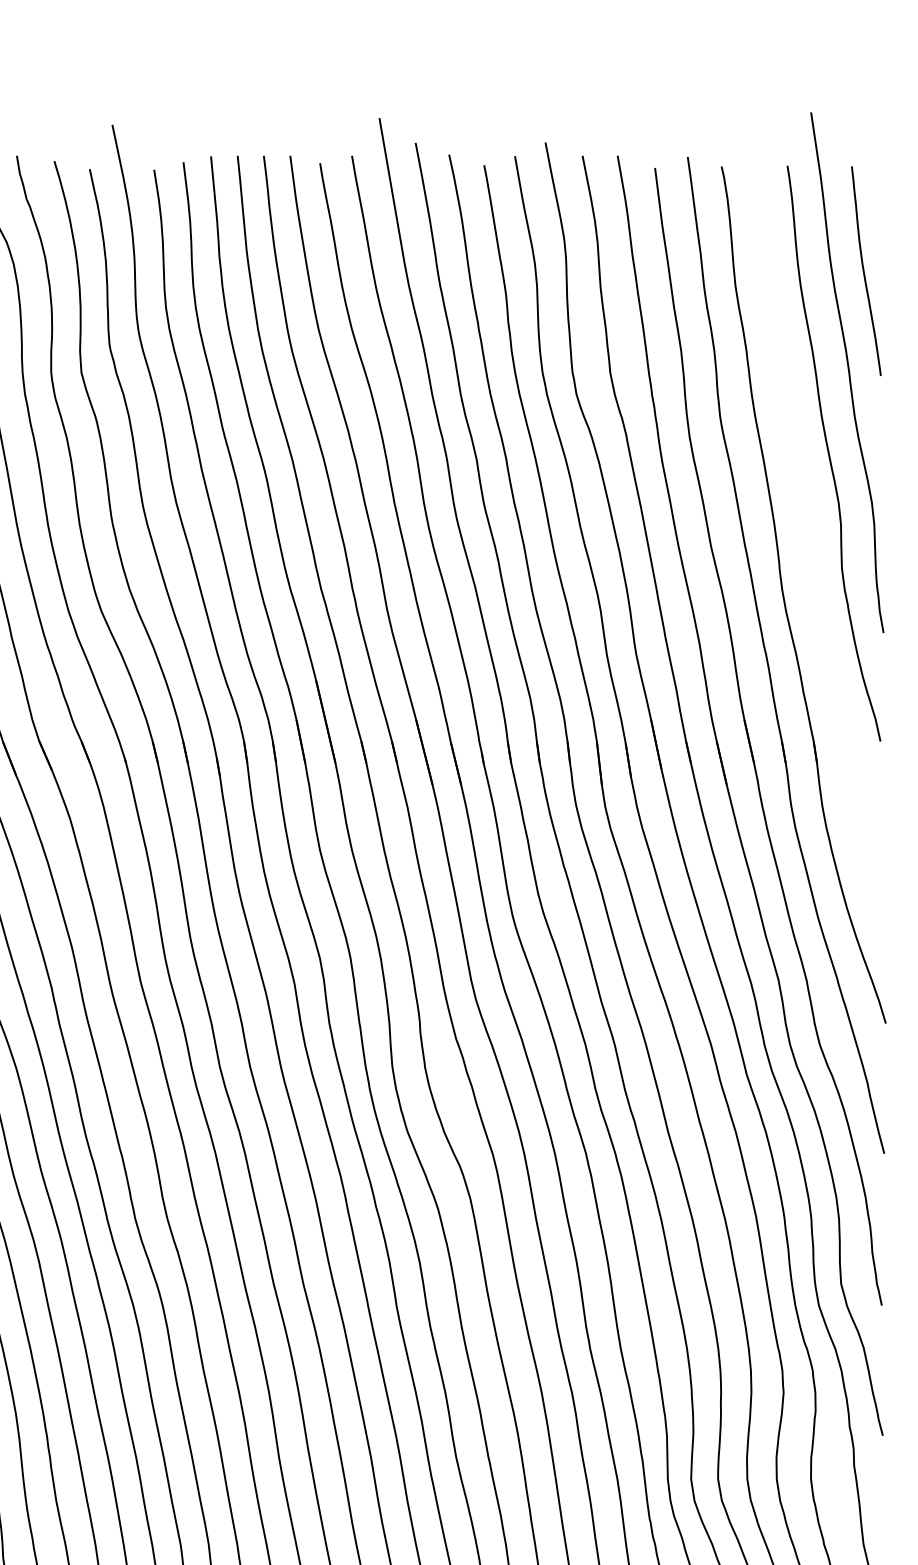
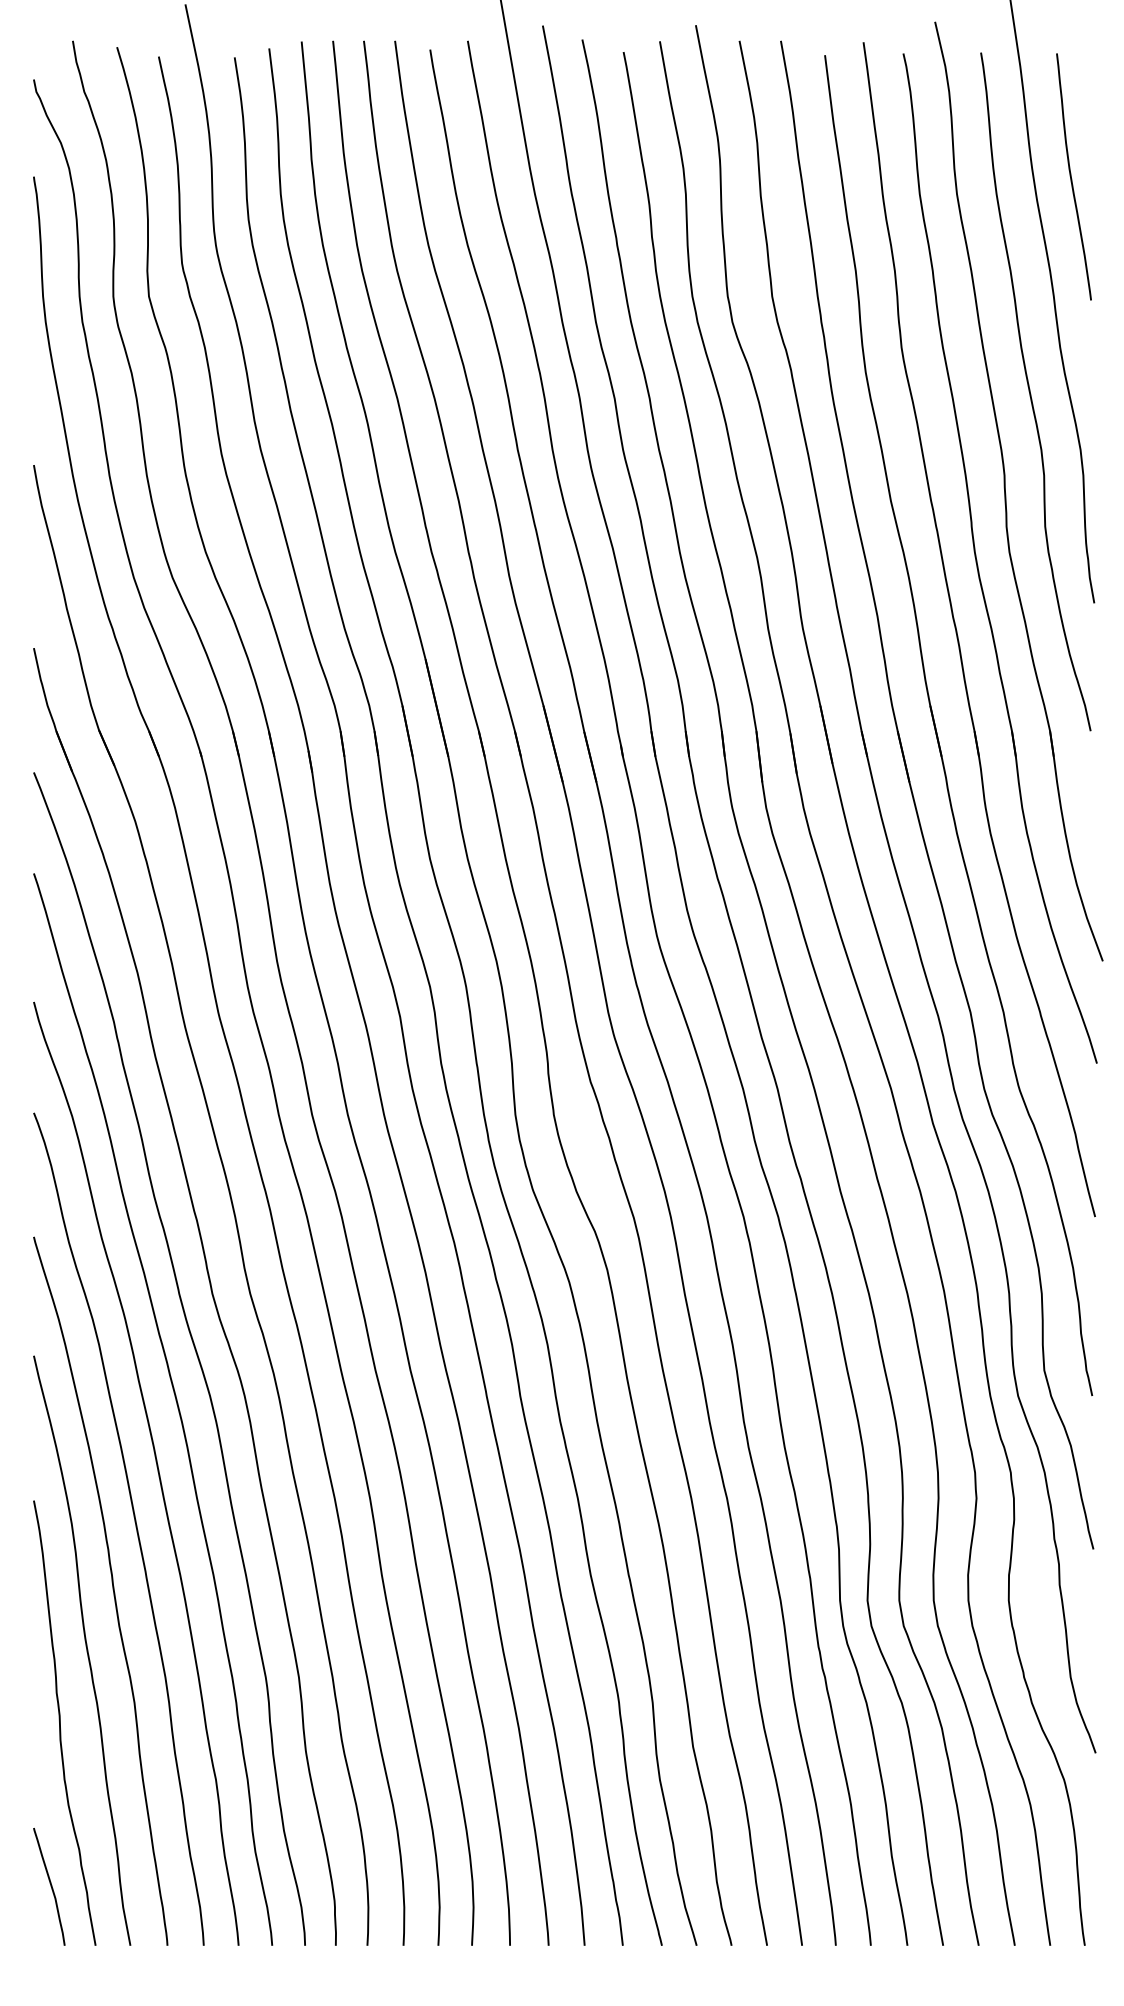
part: (809, 540) -> (1006, 494), added

